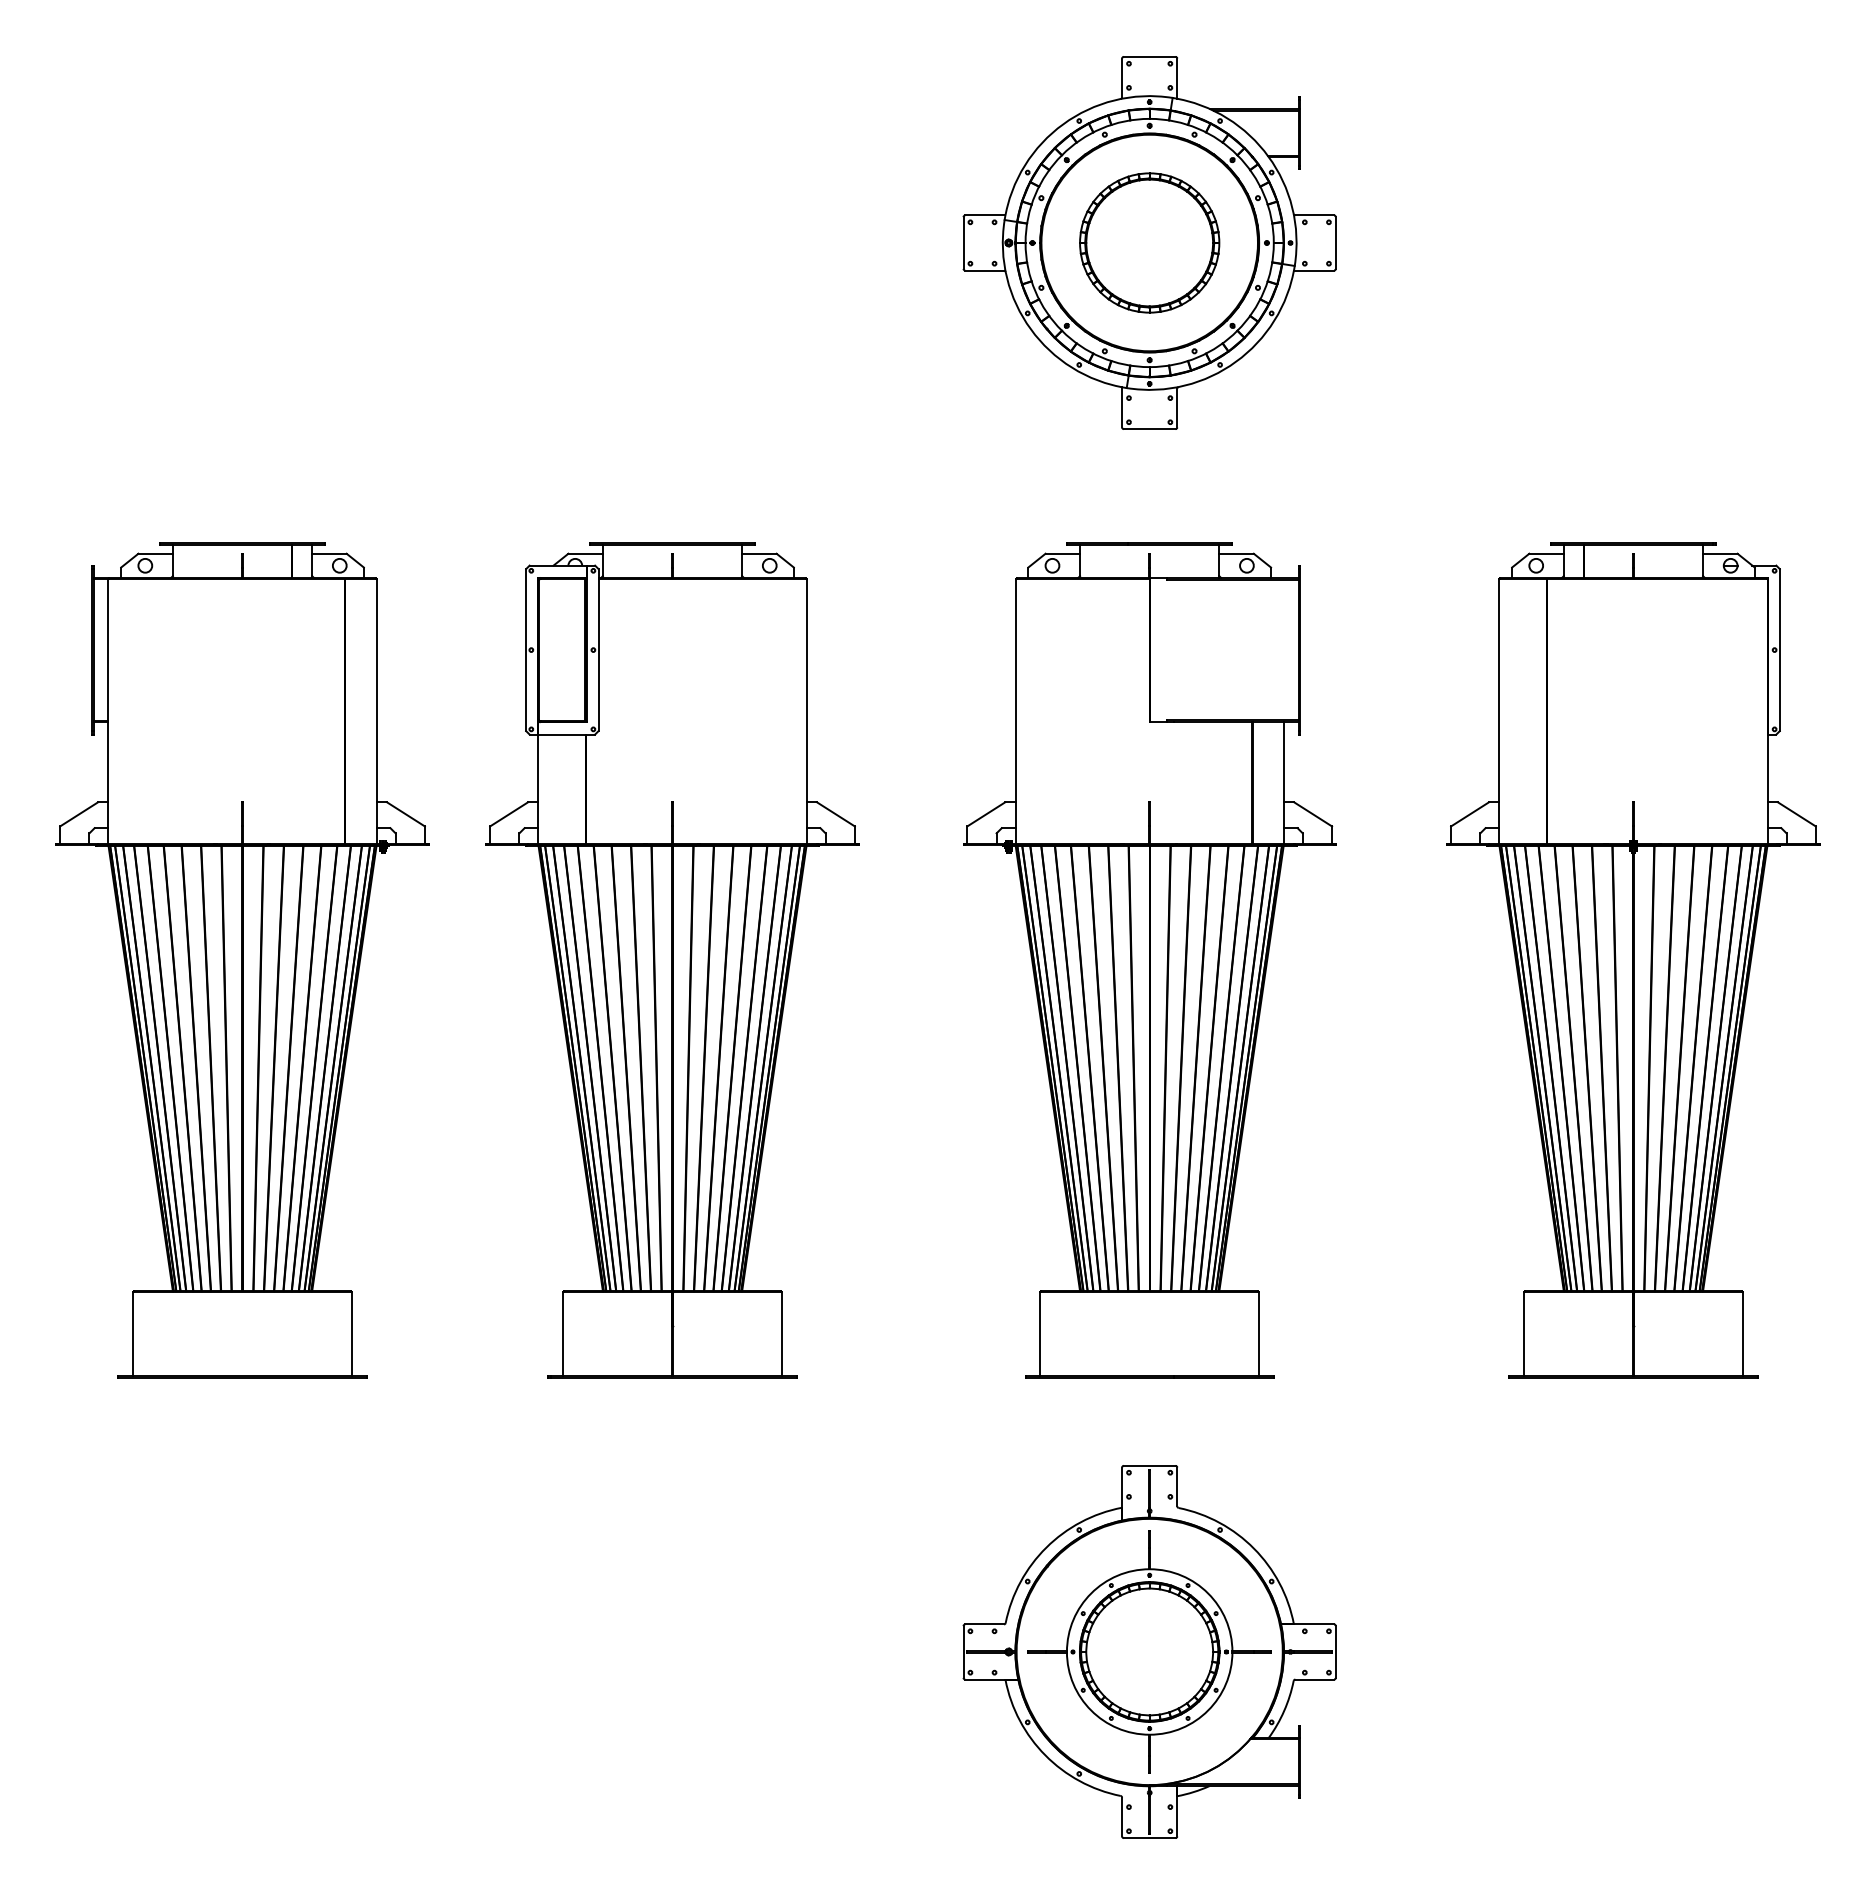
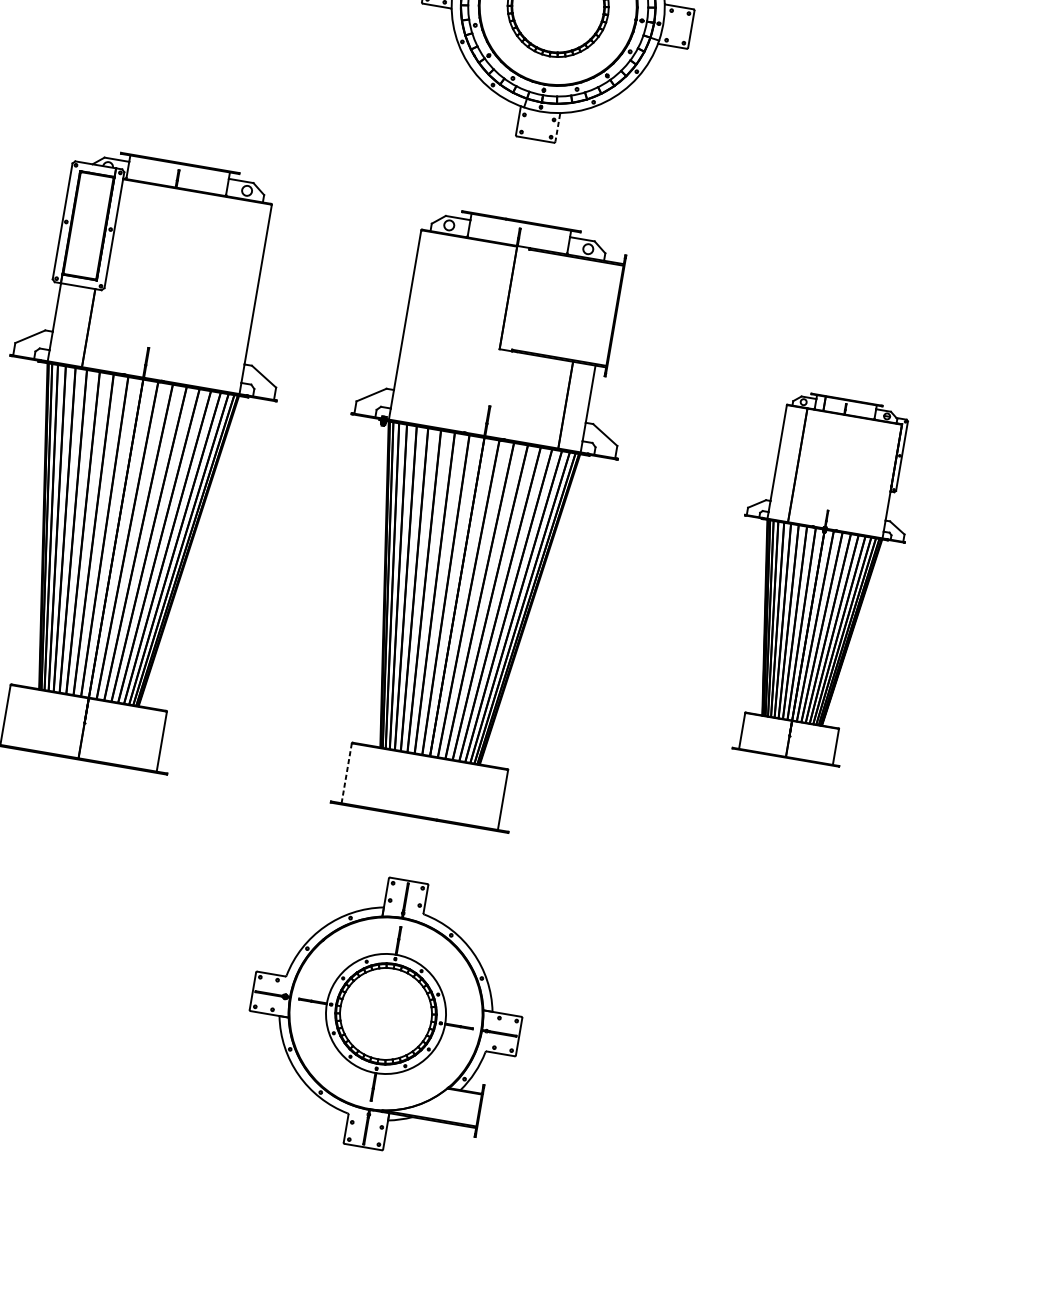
line: (1177, 408) -> (557, 128), solid -> dashed
part: (1633, 960) -> (816, 578), size x0.6
line: (1040, 1334) -> (346, 773), solid -> dashed

